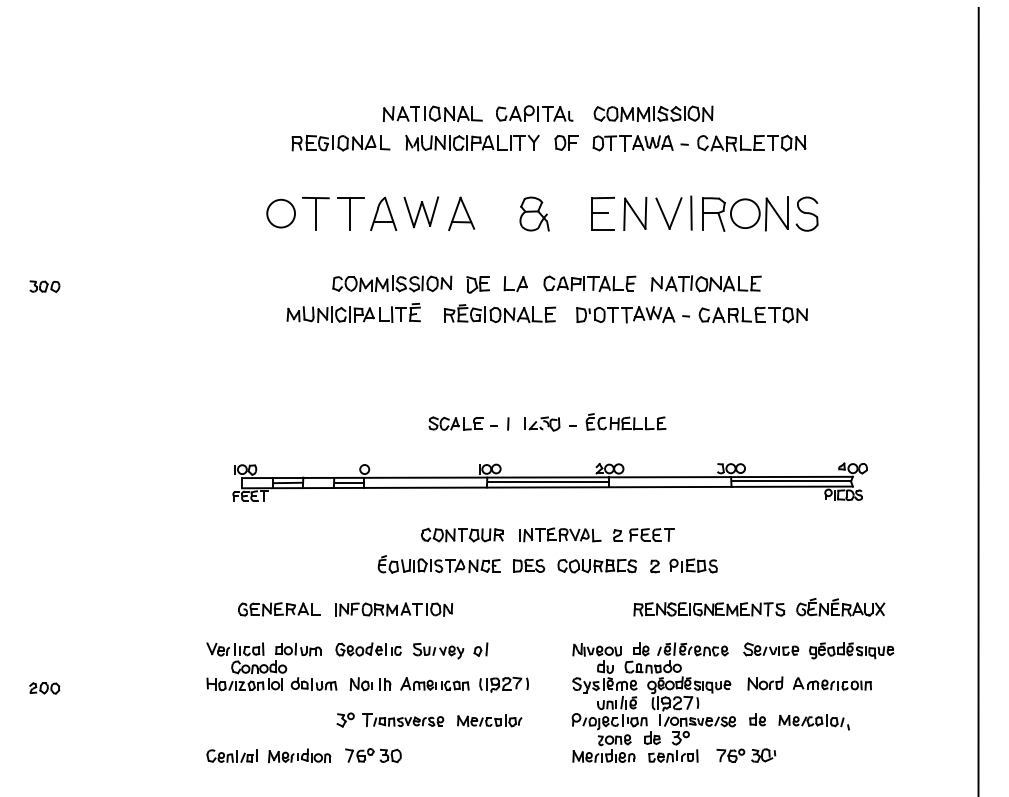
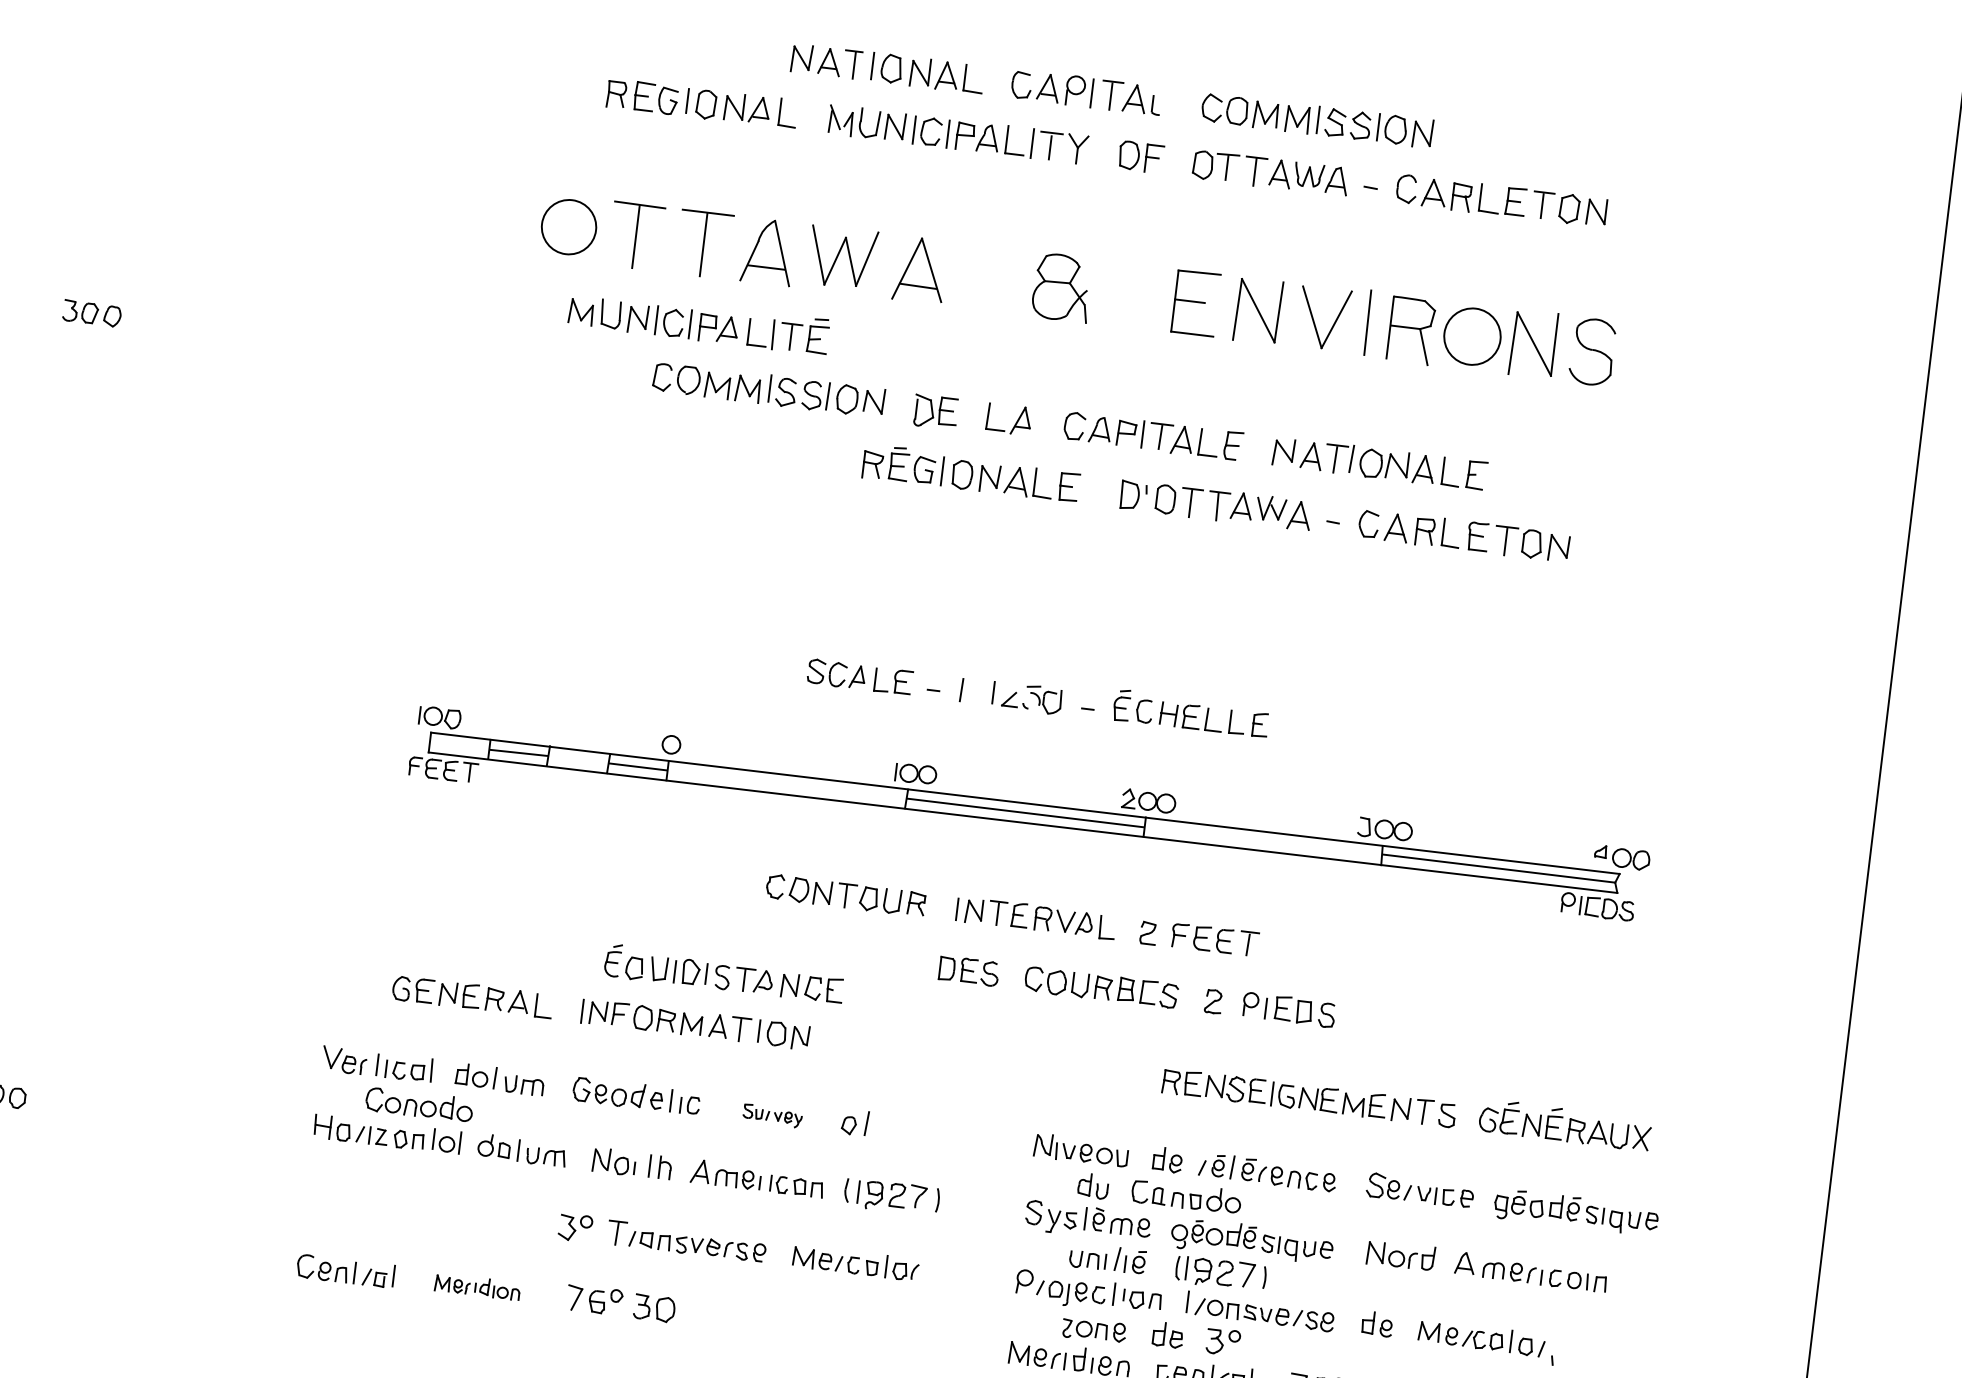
part: (353, 312) -> (698, 321), moved
part: (438, 564) -> (722, 974), moved
part: (438, 651) -> (772, 1116), size x0.6
part: (299, 755) -> (477, 1286), size x0.7

